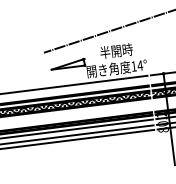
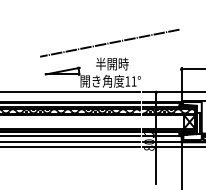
text: (139, 65) -> (133, 81), 14° -> 11°

